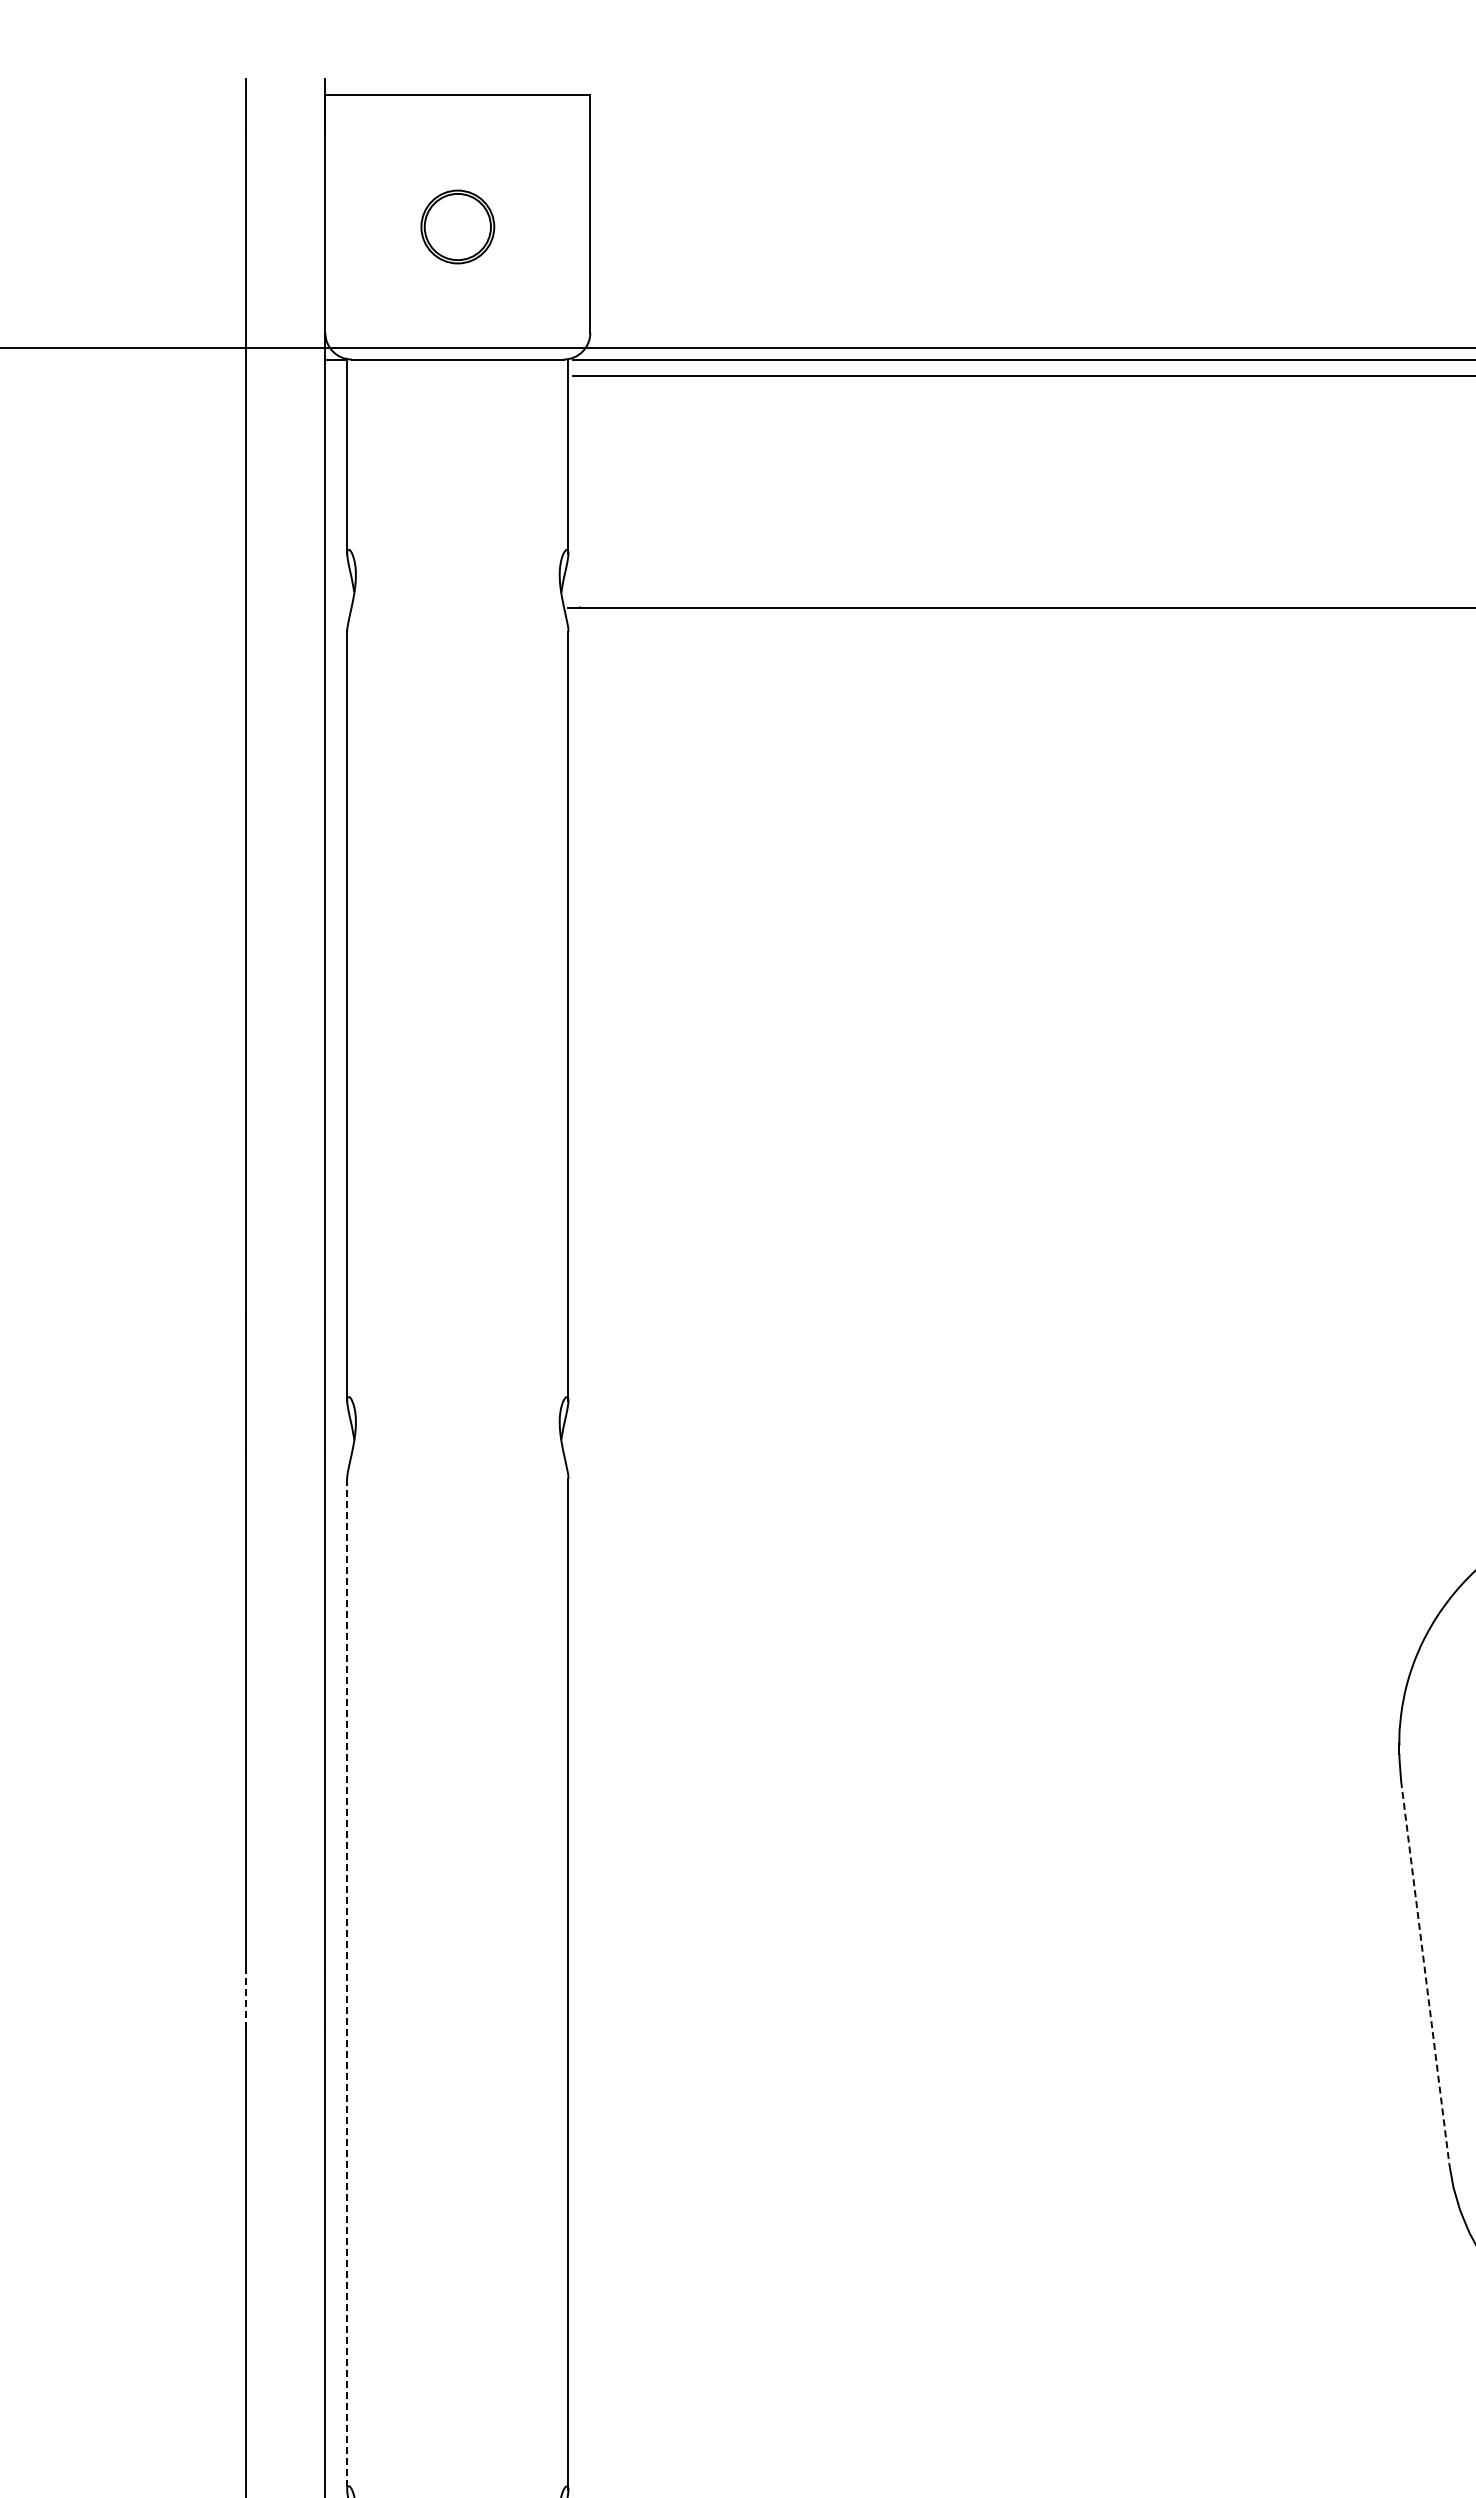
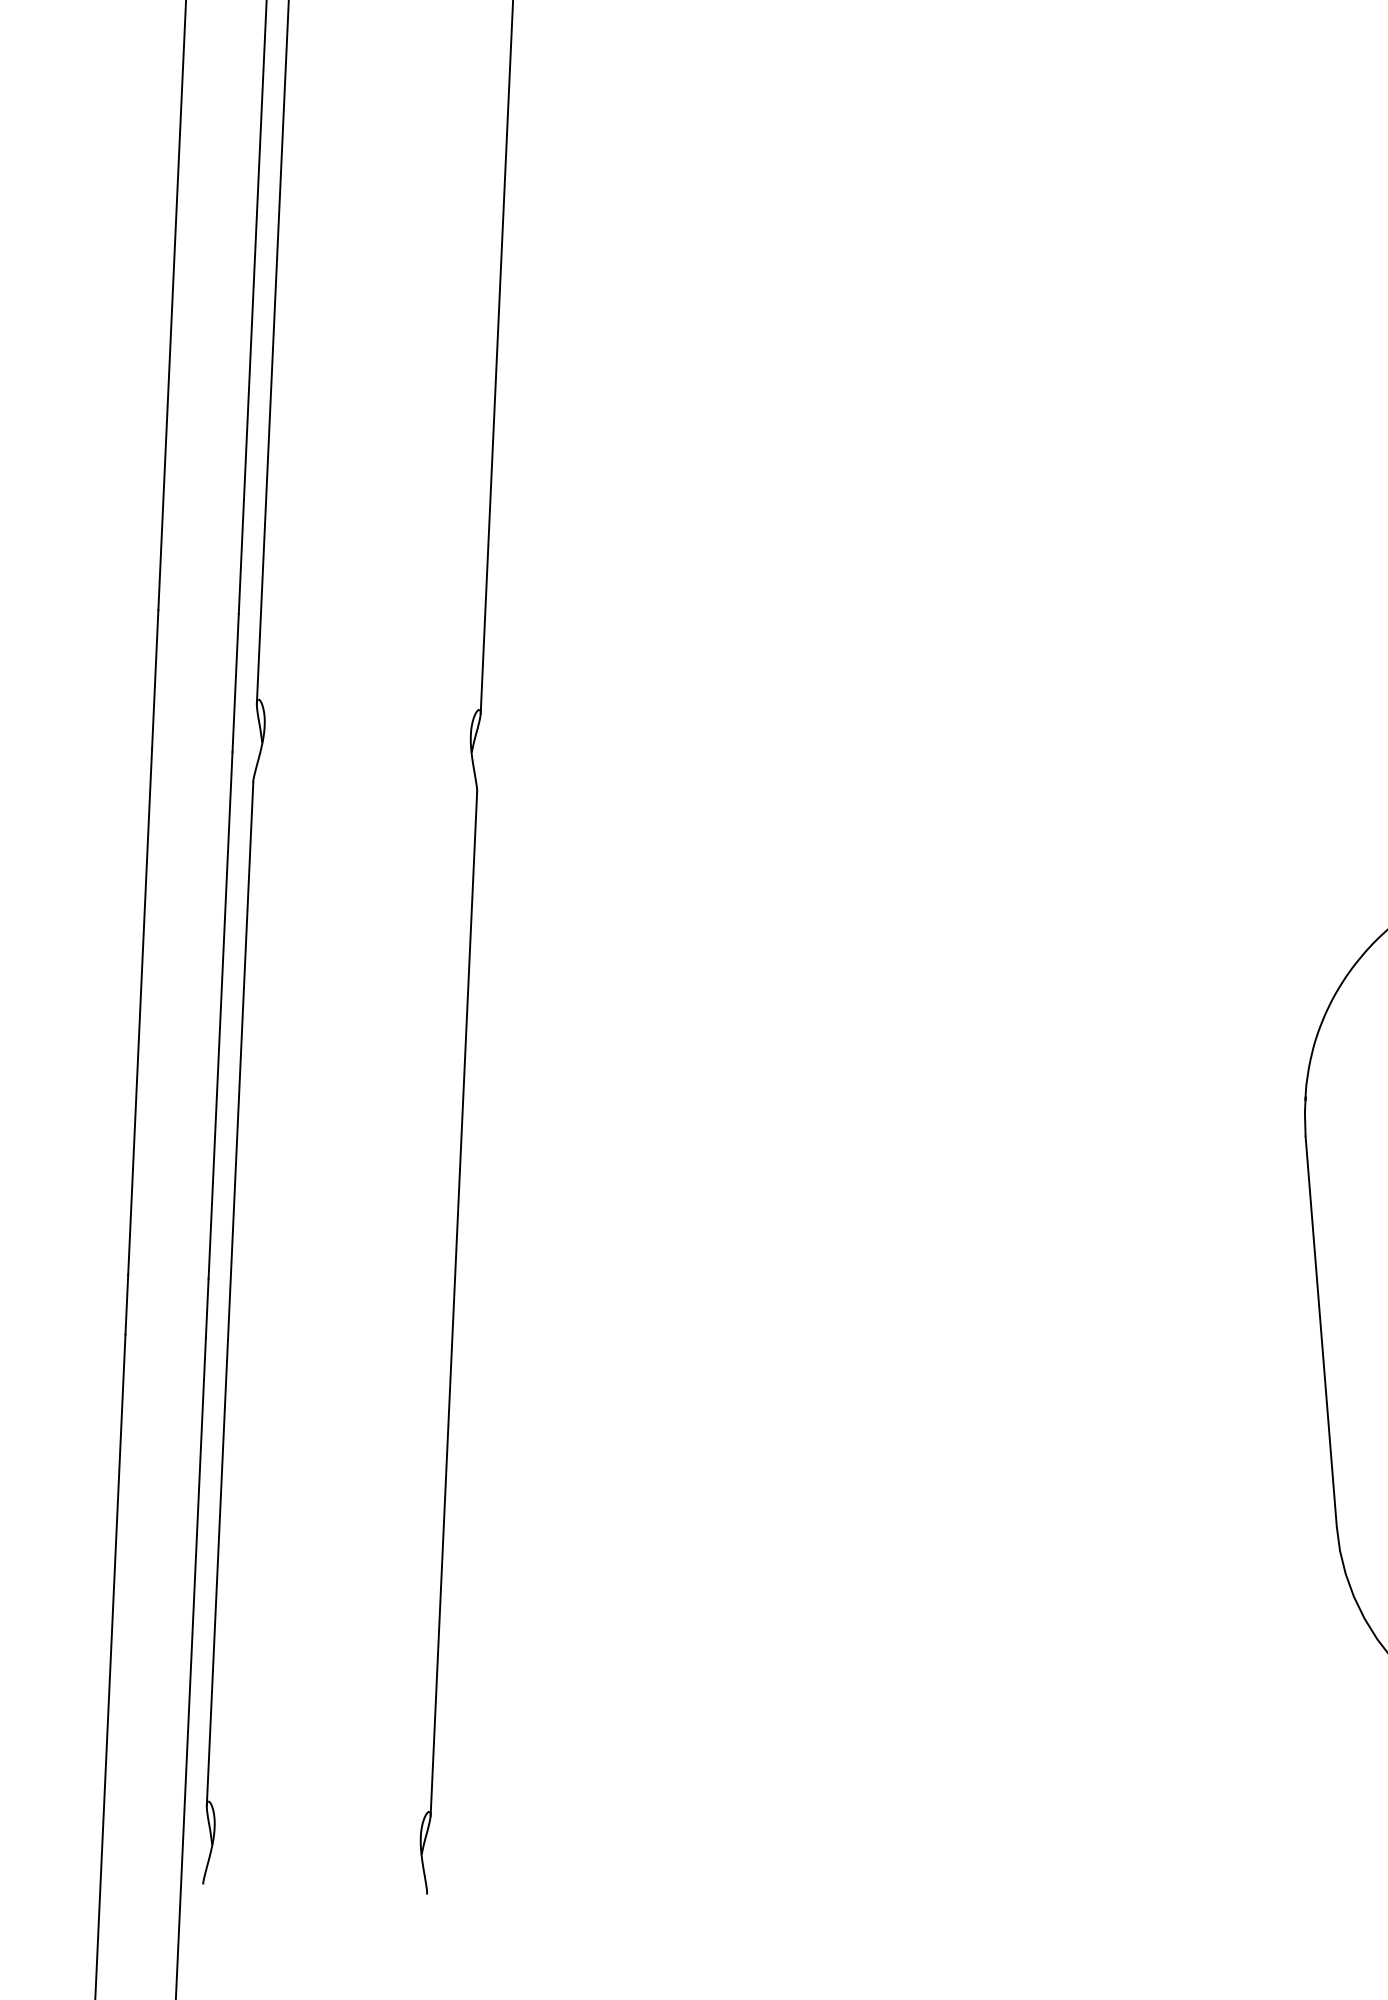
line: (1425, 1973) -> (1321, 1332), dashed -> solid
line: (347, 1984) -> (230, 1294), dashed -> solid
line: (245, 1999) -> (126, 1304), dashed -> solid

